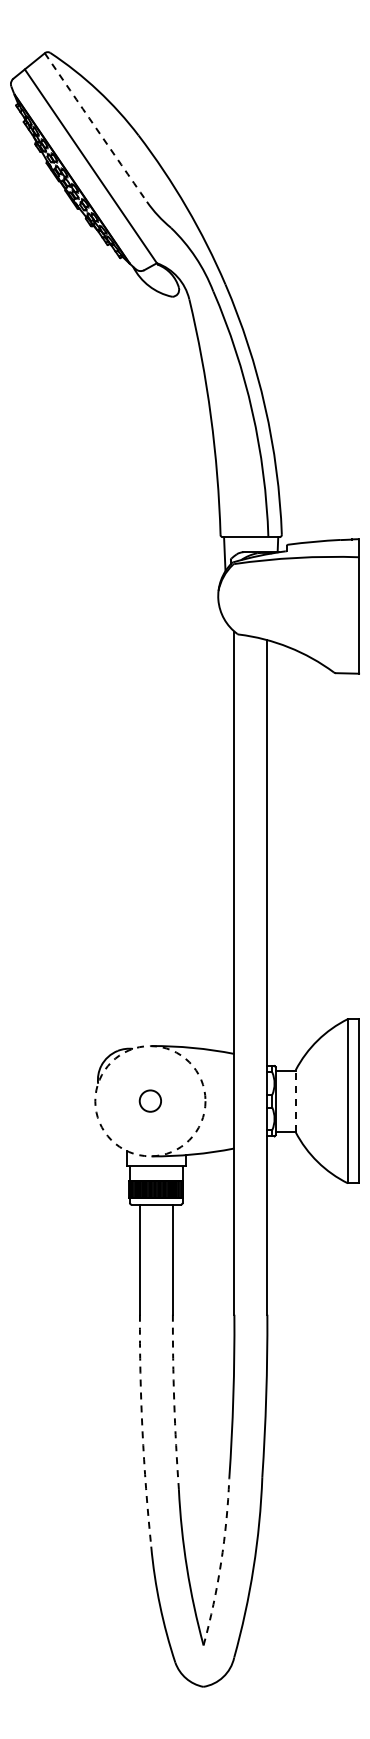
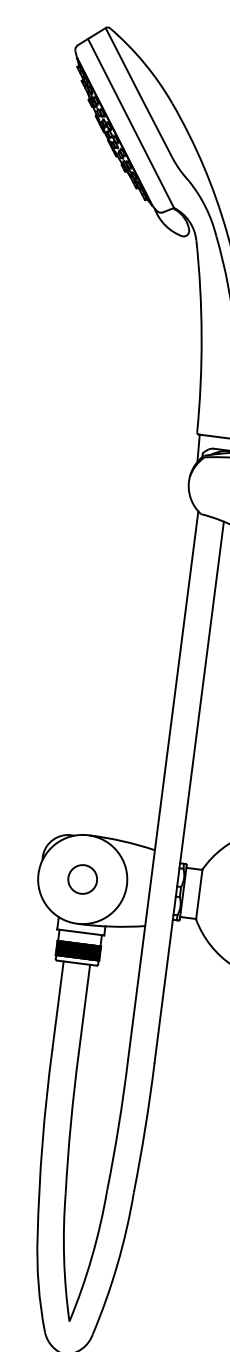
arc: (95, 127) -> (138, 92), dashed -> solid
circle: (150, 1100) -> (82, 878), size x1.67
line: (295, 1100) -> (199, 893), dashed -> solid
circle: (150, 1101) -> (82, 879), dashed -> solid
arc: (174, 1401) -> (71, 1122), dashed -> solid
arc: (142, 1430) -> (42, 1142), dashed -> solid
arc: (221, 1562) -> (92, 1256), dashed -> solid

